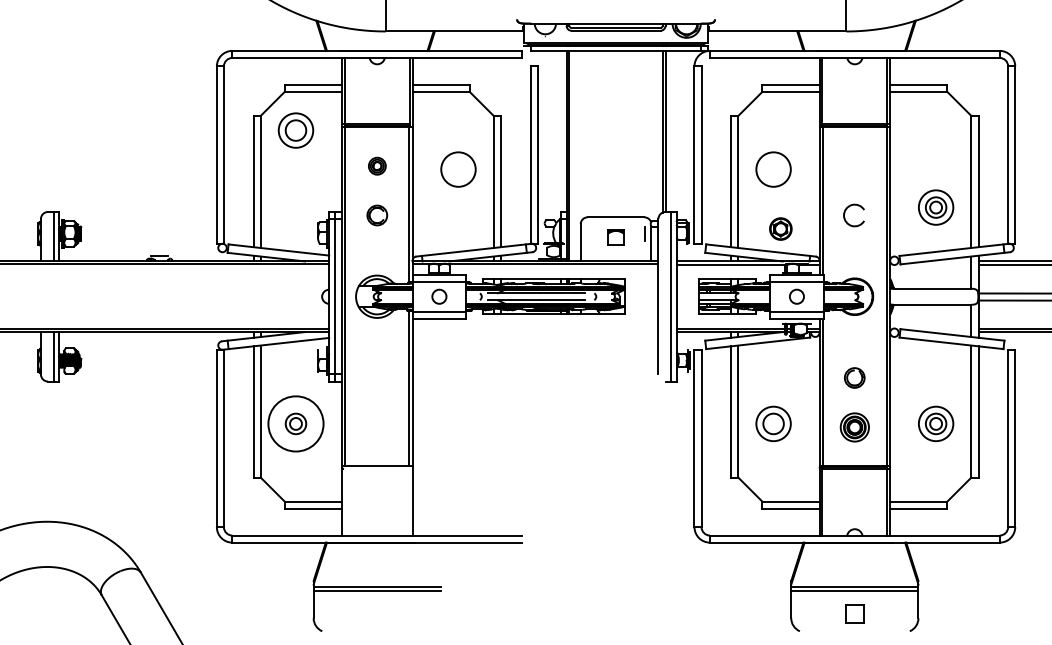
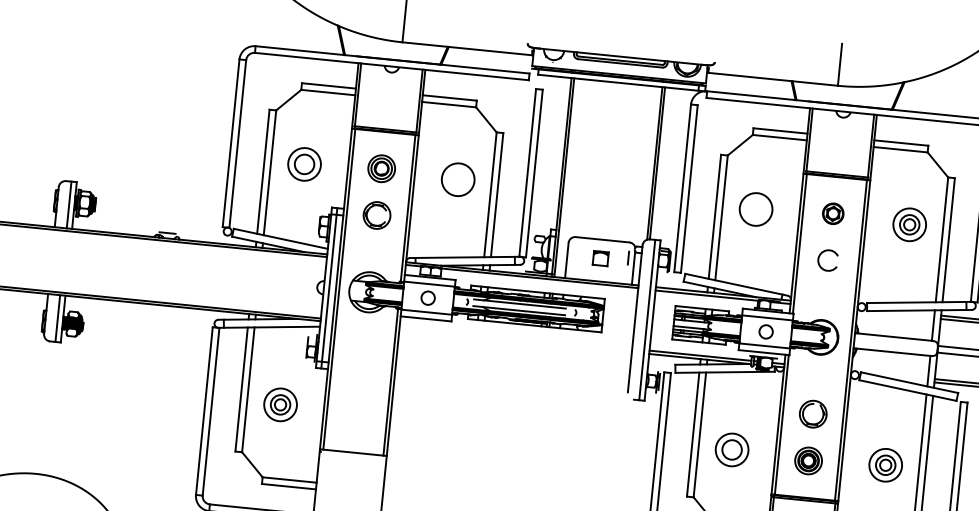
part: (295, 130) -> (304, 164), moved
part: (377, 166) -> (381, 169), size x1.67
part: (936, 207) -> (910, 224), moved
part: (377, 215) -> (377, 215), size x1.43
part: (780, 228) -> (832, 213), moved
part: (854, 377) -> (812, 413), size x1.43
circle: (295, 423) -> (280, 404), size x0.62

